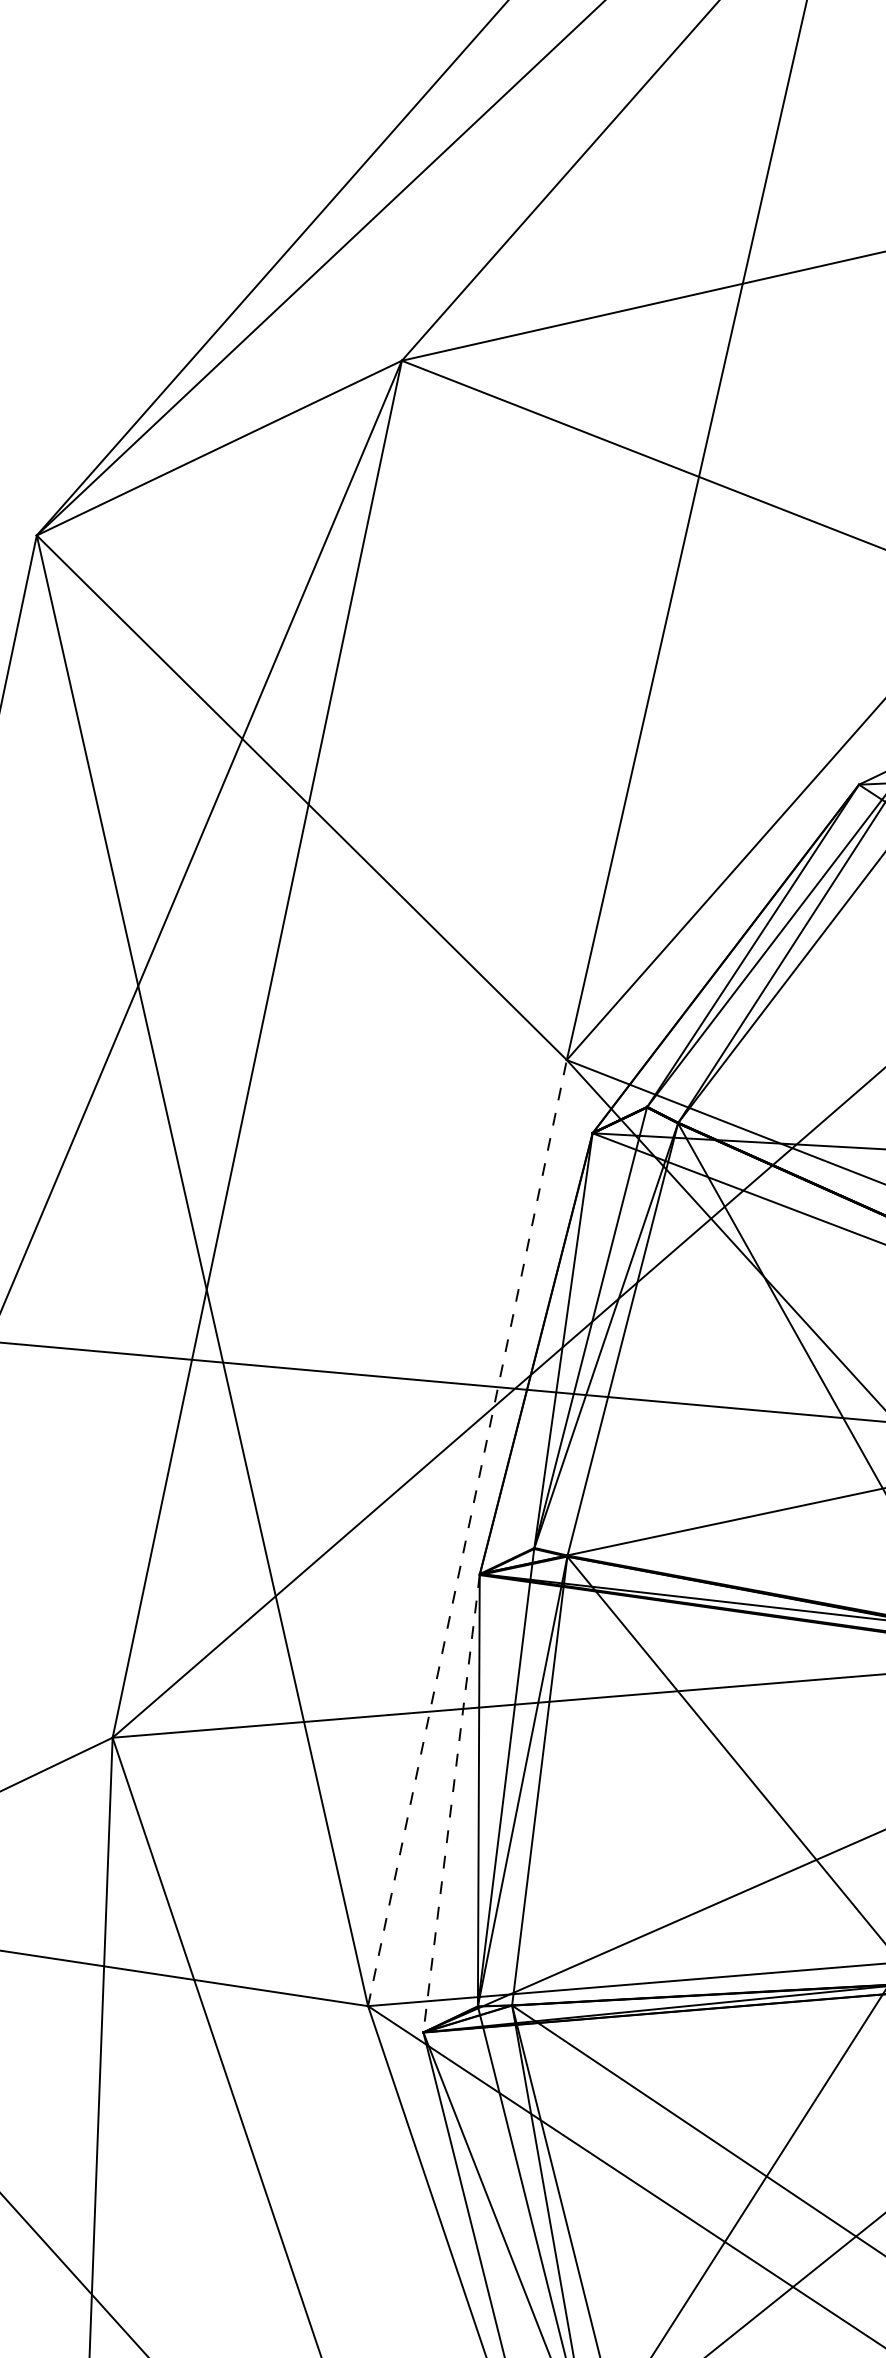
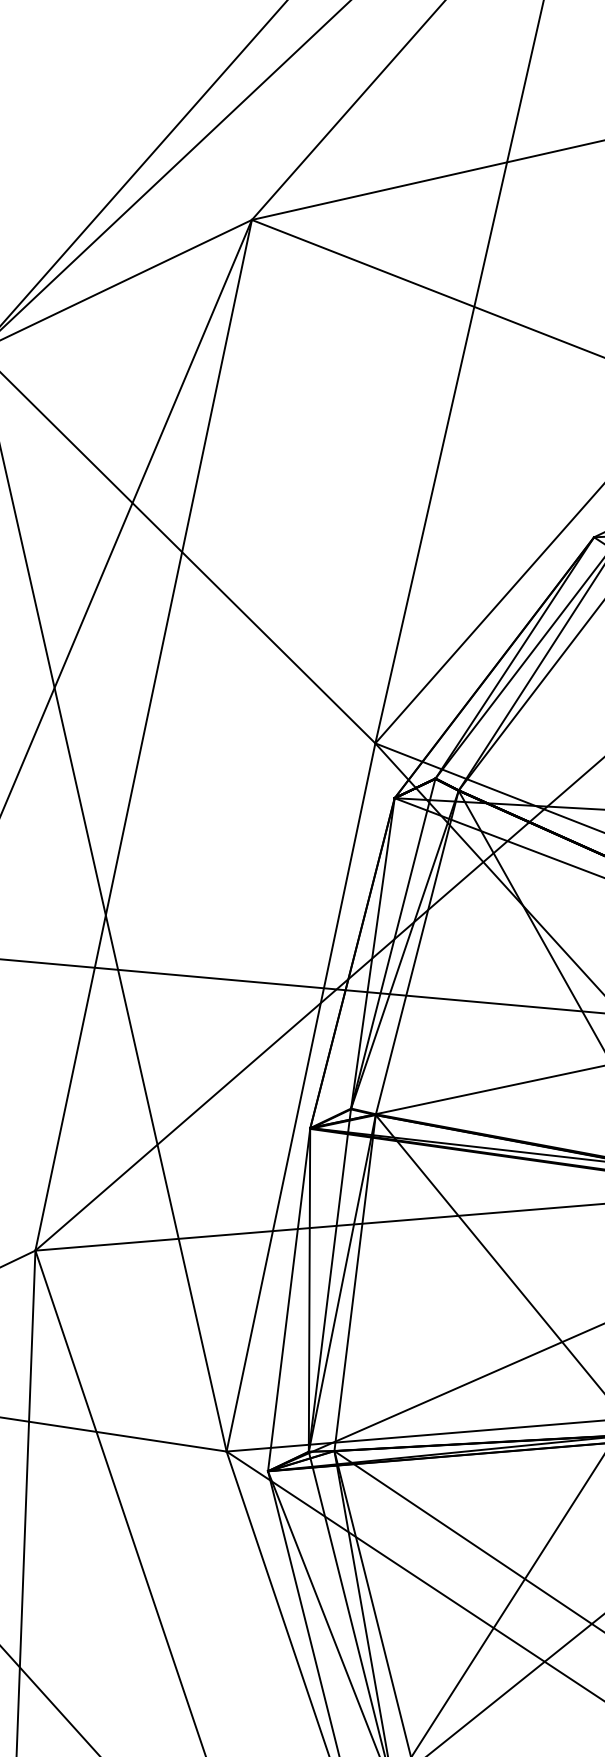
line: (467, 1532) -> (301, 1097), dashed -> solid
line: (451, 1804) -> (289, 1300), dashed -> solid

